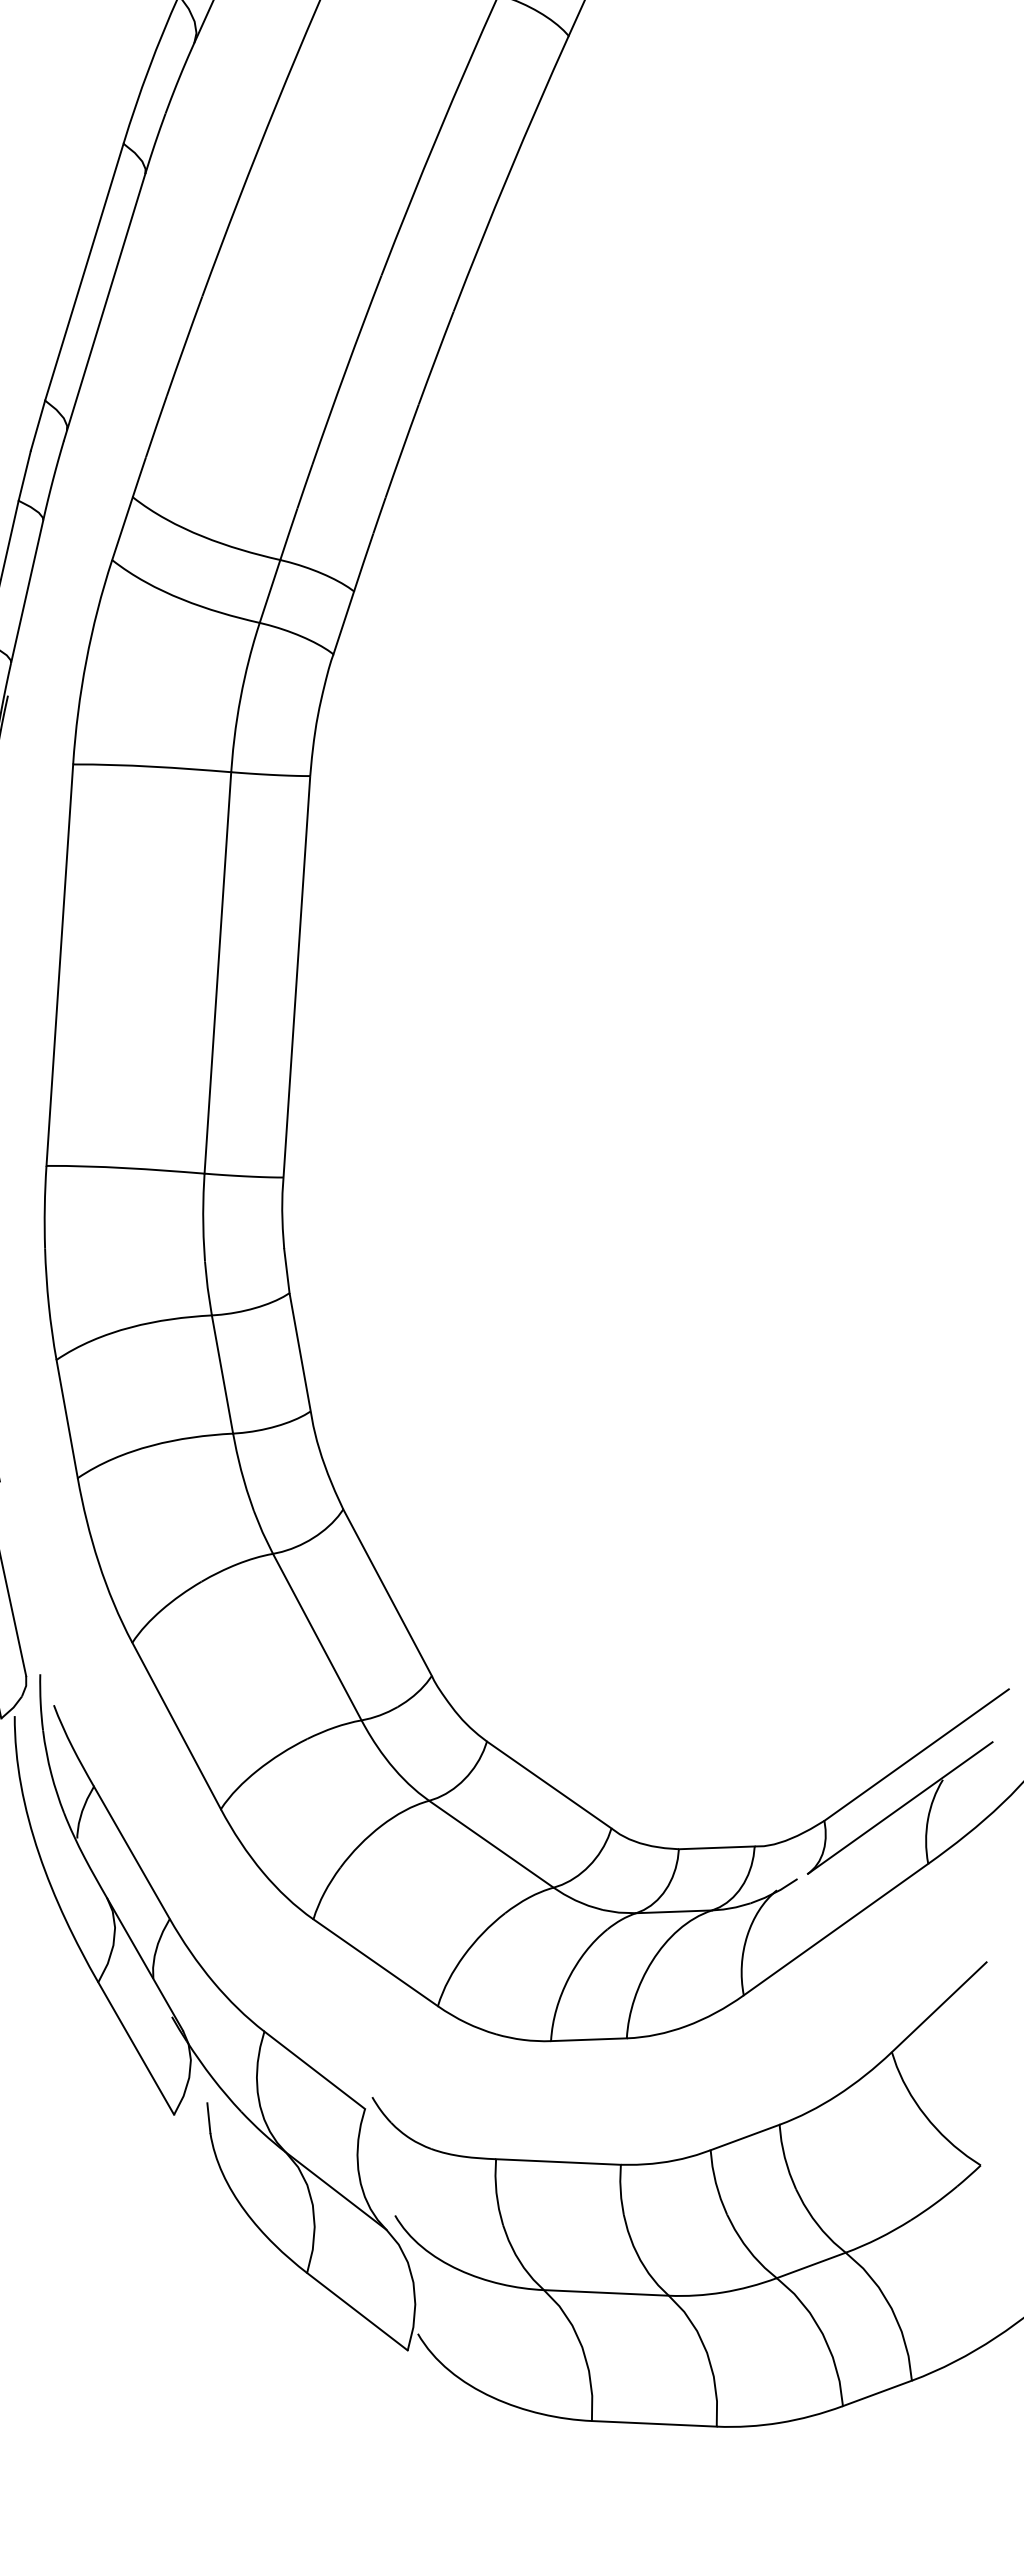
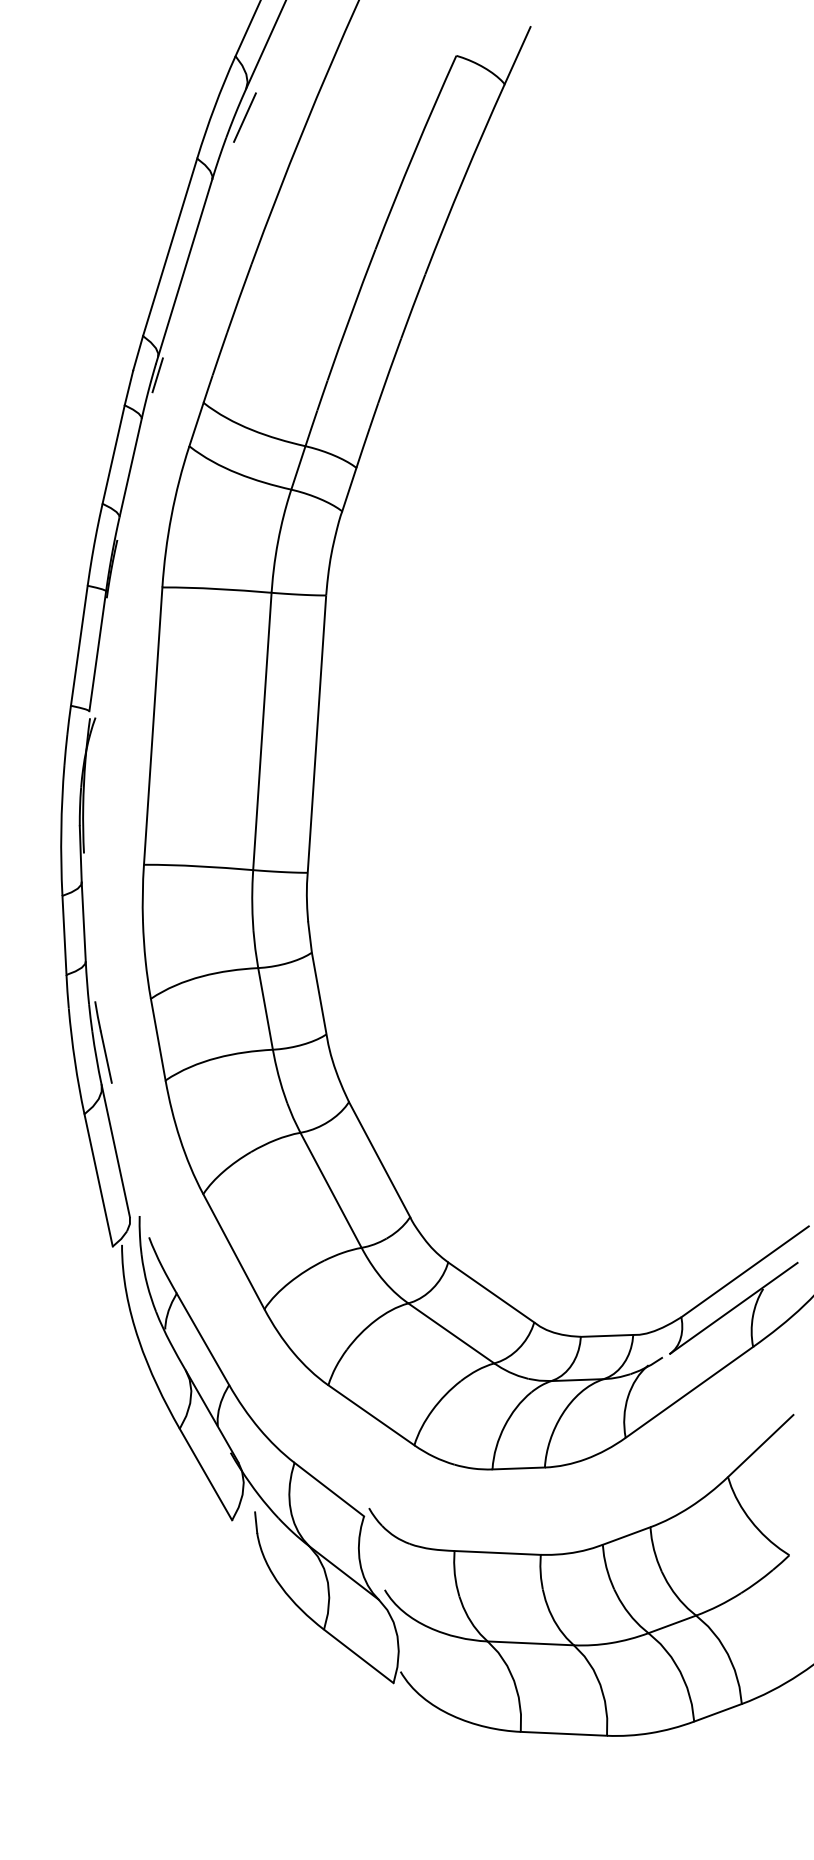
line: (192, 84) -> (244, 117), added
line: (66, 457) -> (157, 375), added

